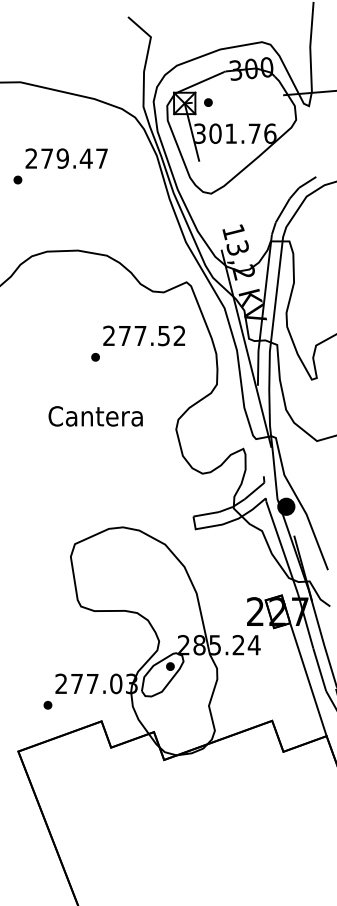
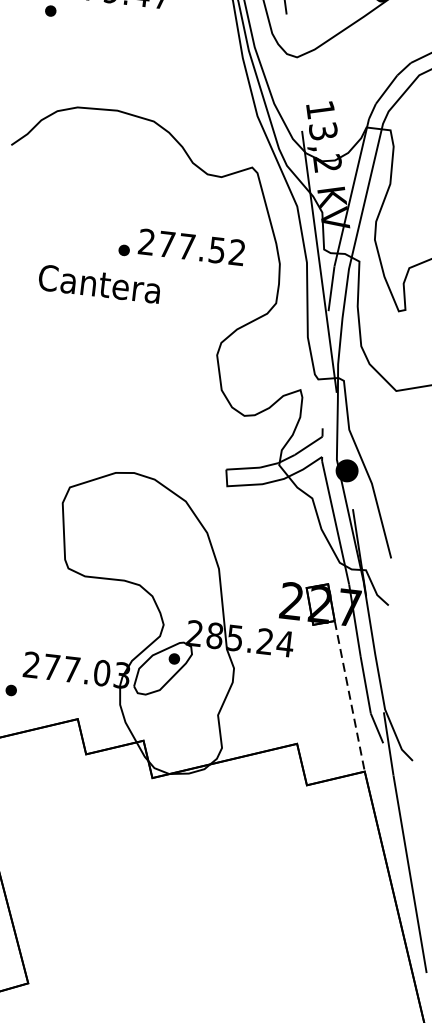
text: (143, 335) -> (190, 246), moved
text: (95, 416) -> (99, 284), moved
line: (308, 680) -> (349, 697), solid -> dashed

